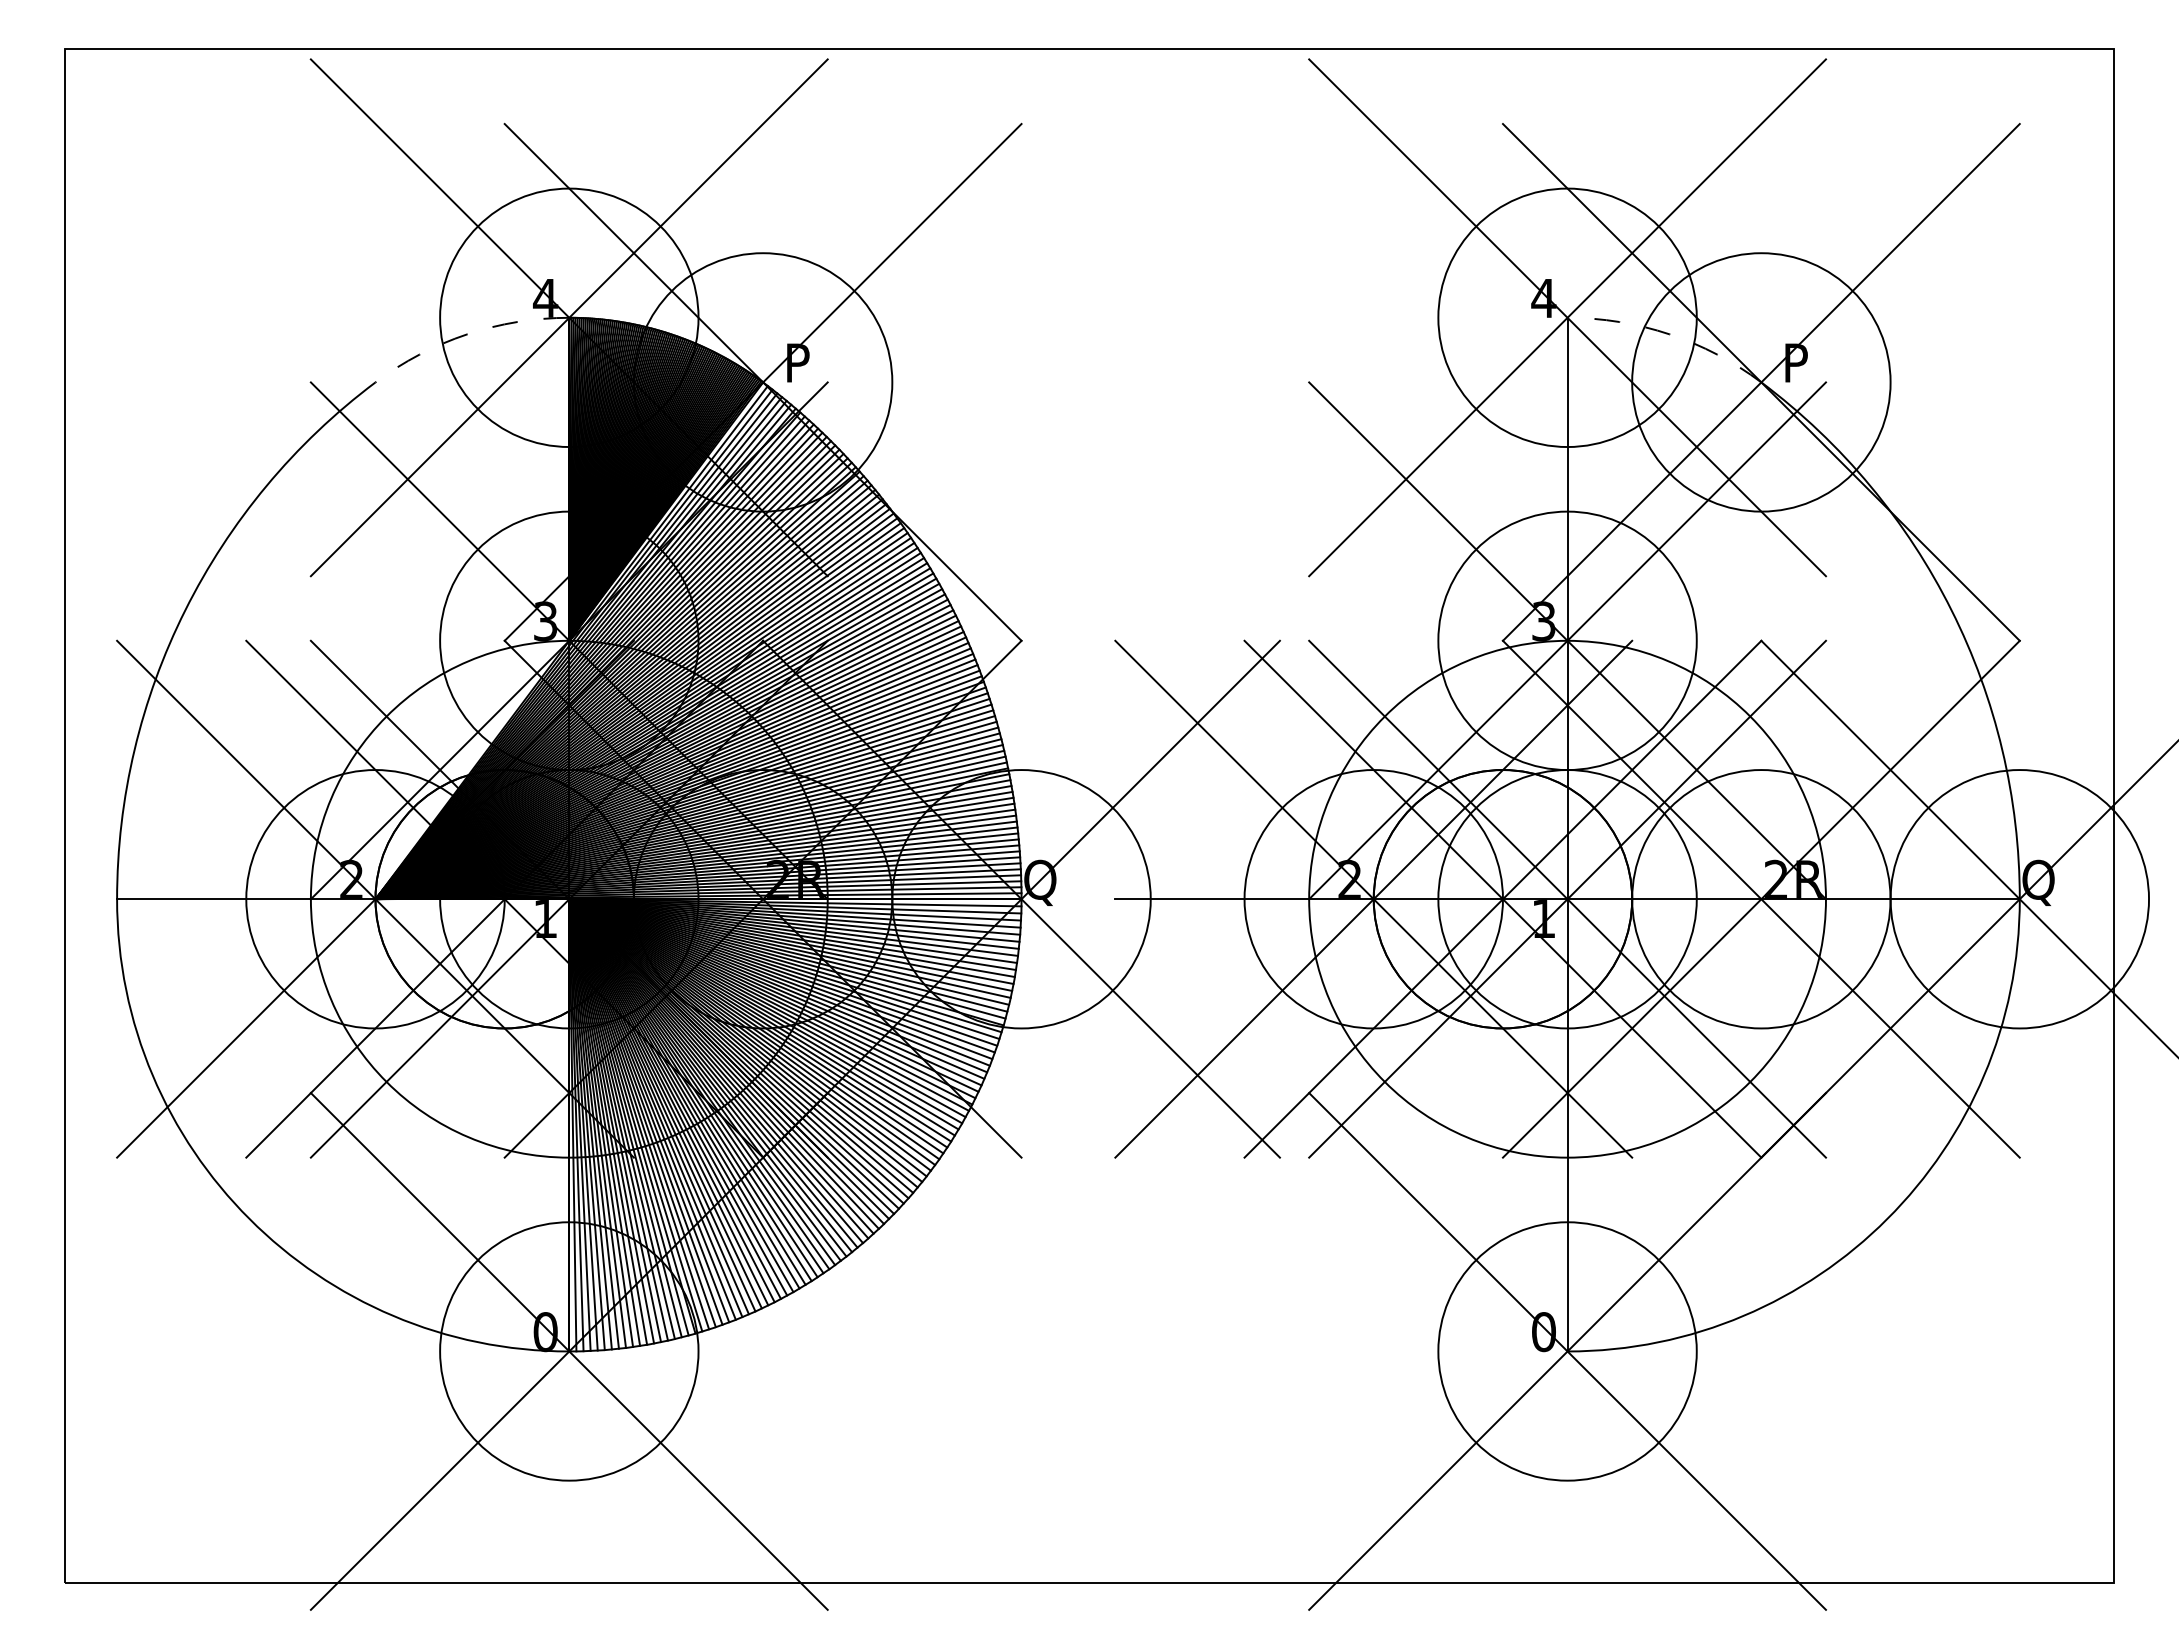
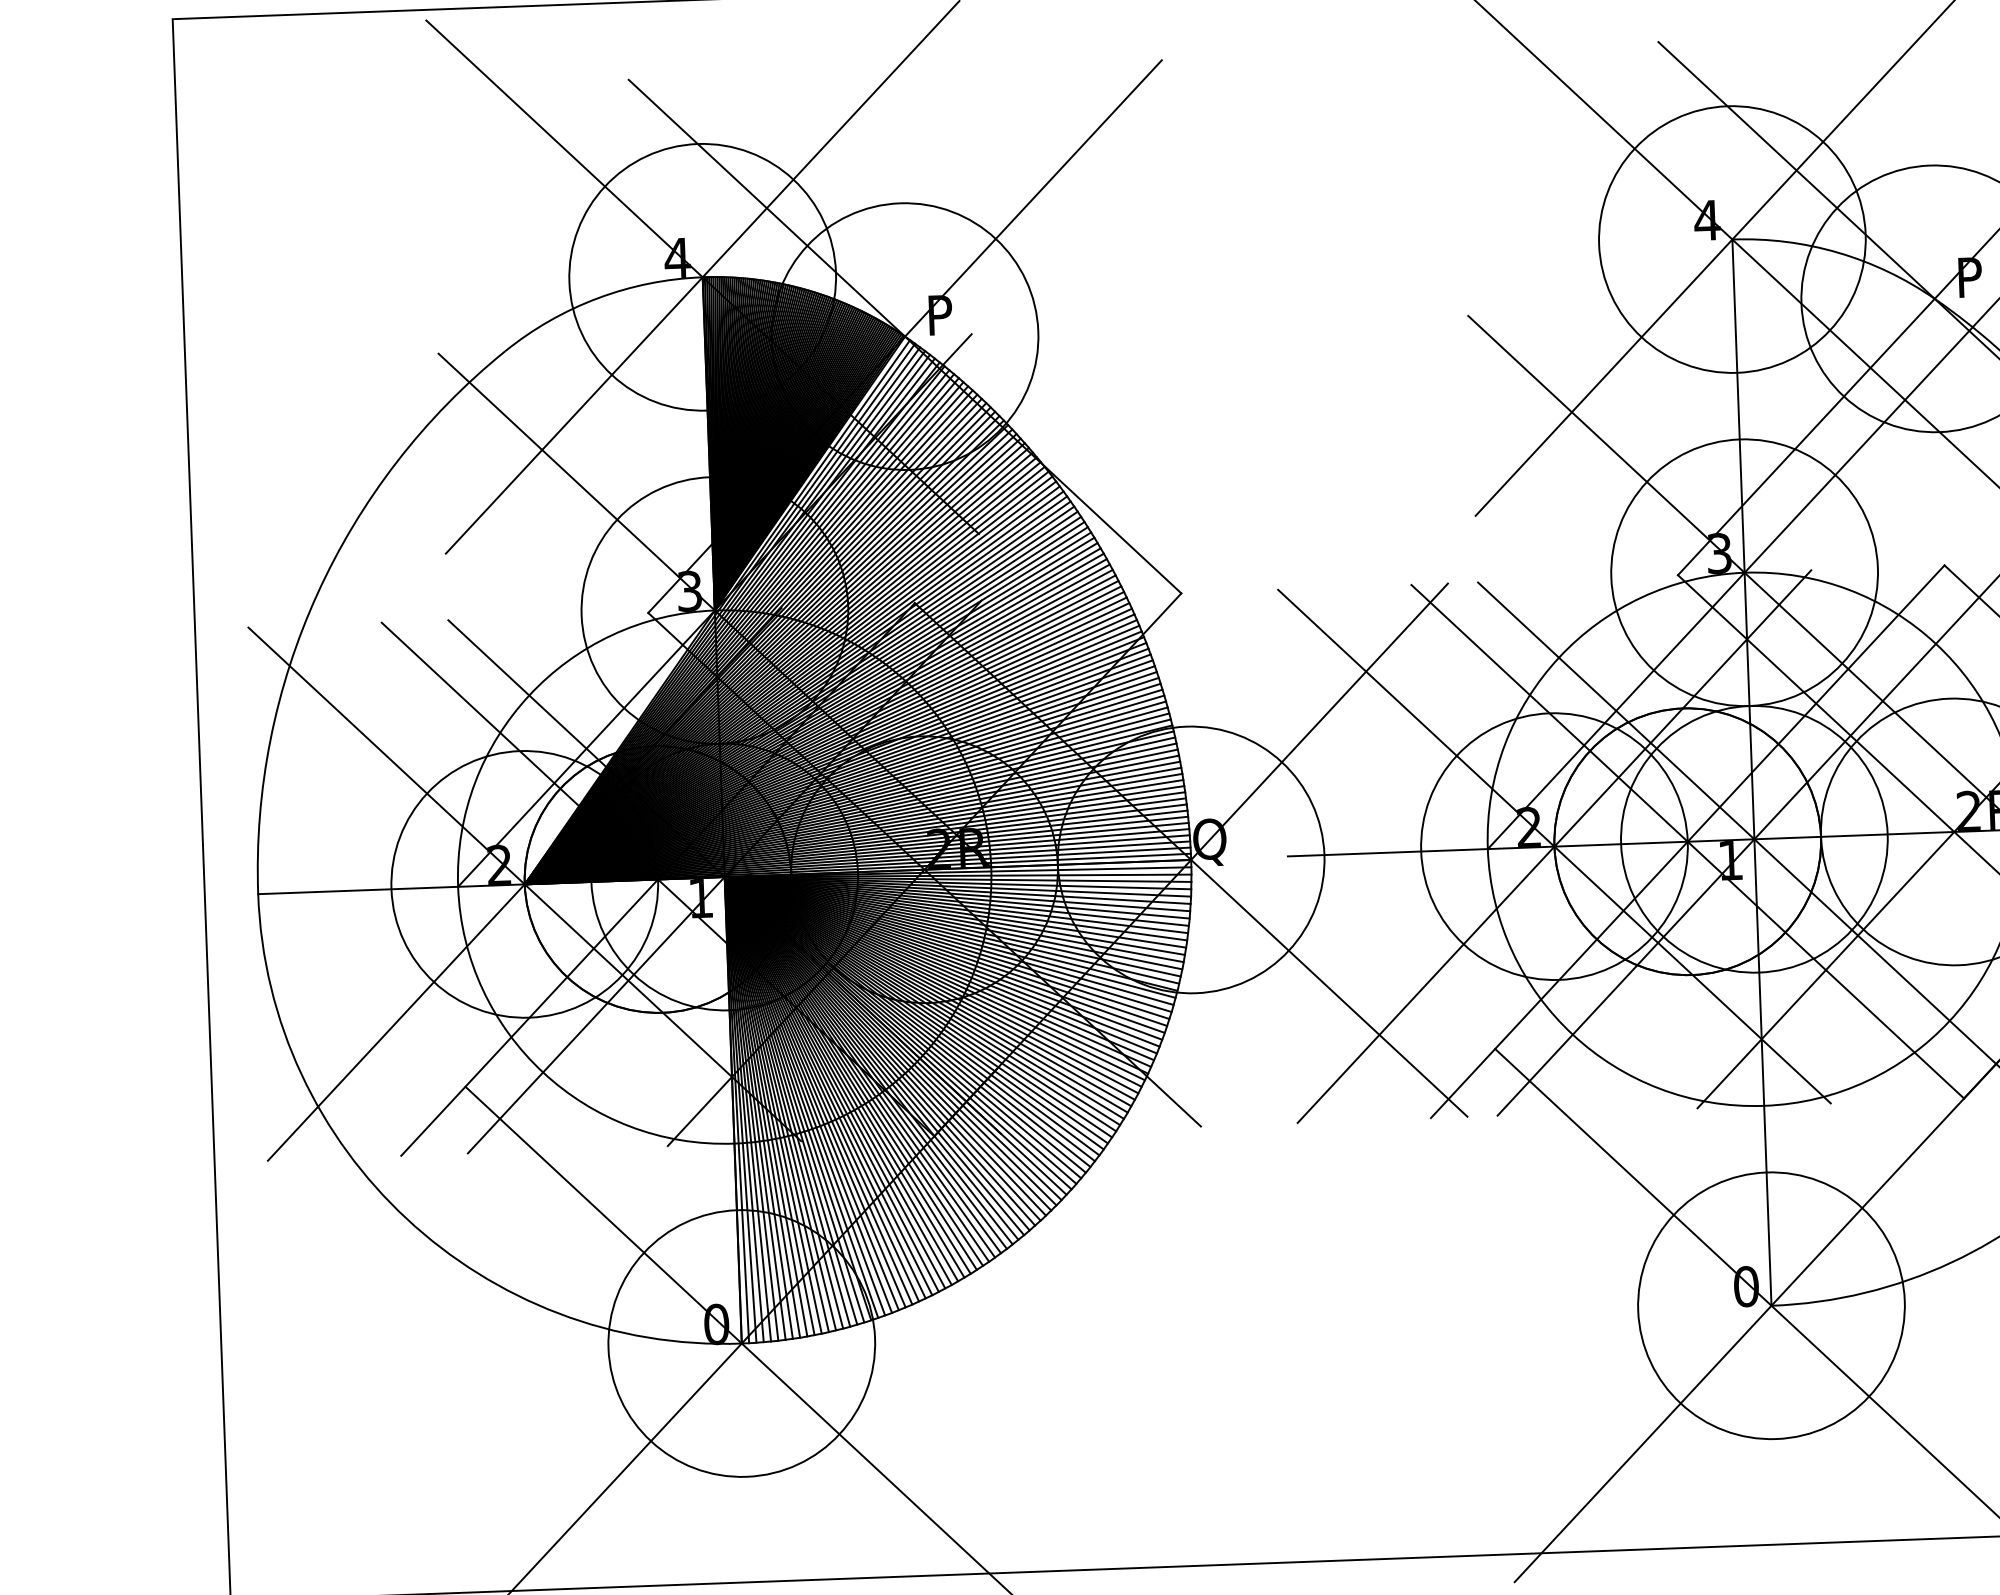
arc: (467, 334) -> (598, 298), dashed -> solid
arc: (1669, 334) -> (1838, 252), dashed -> solid

